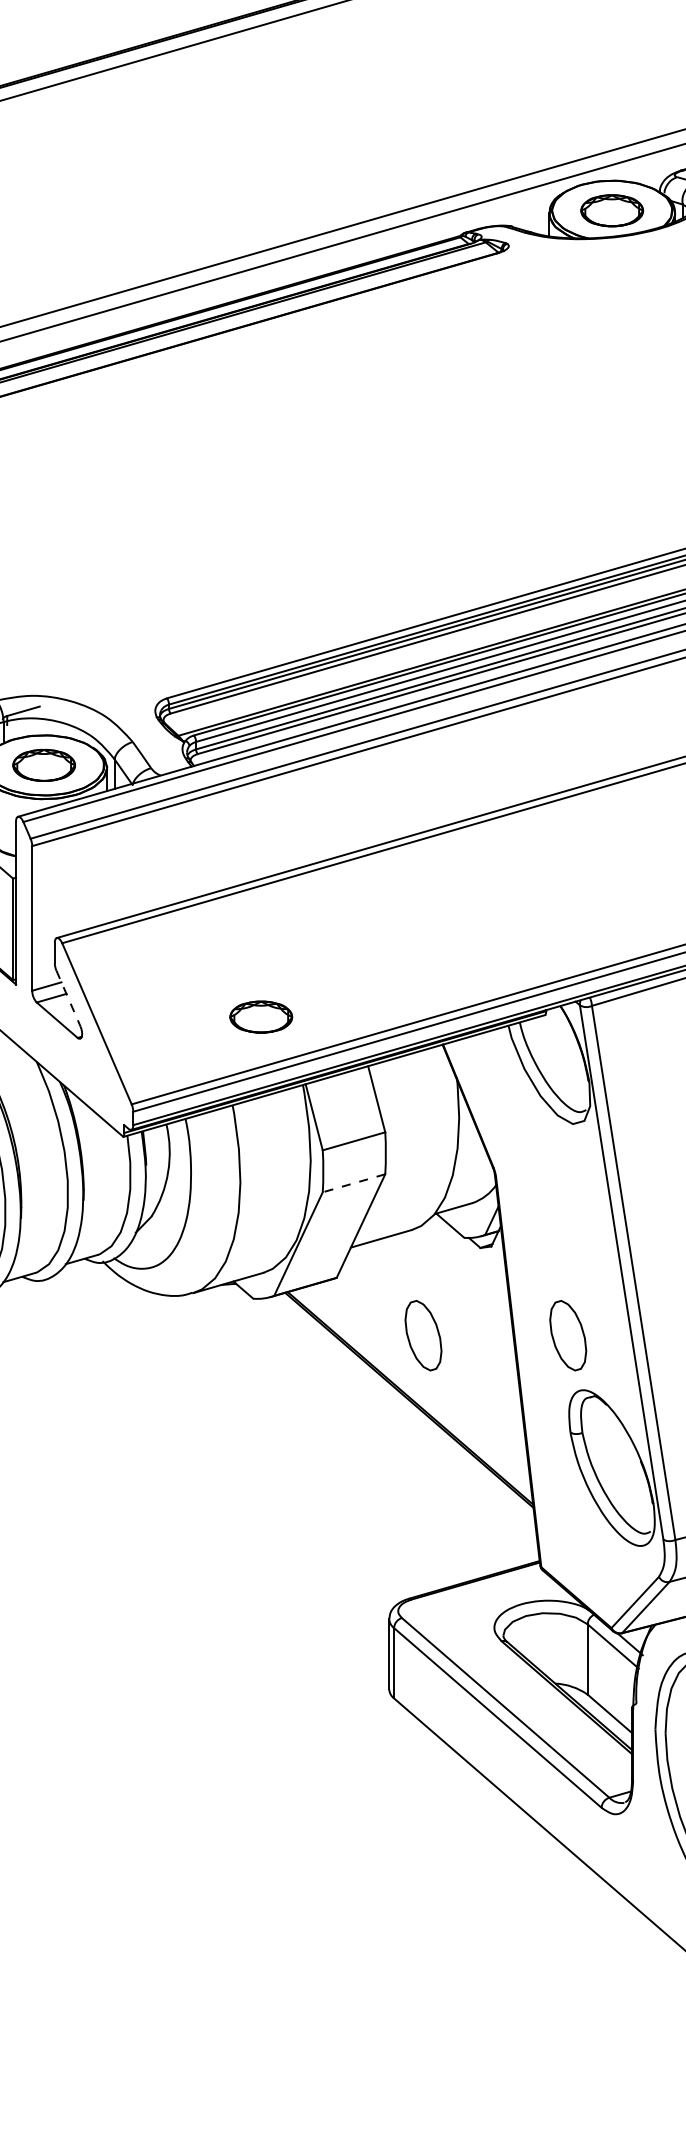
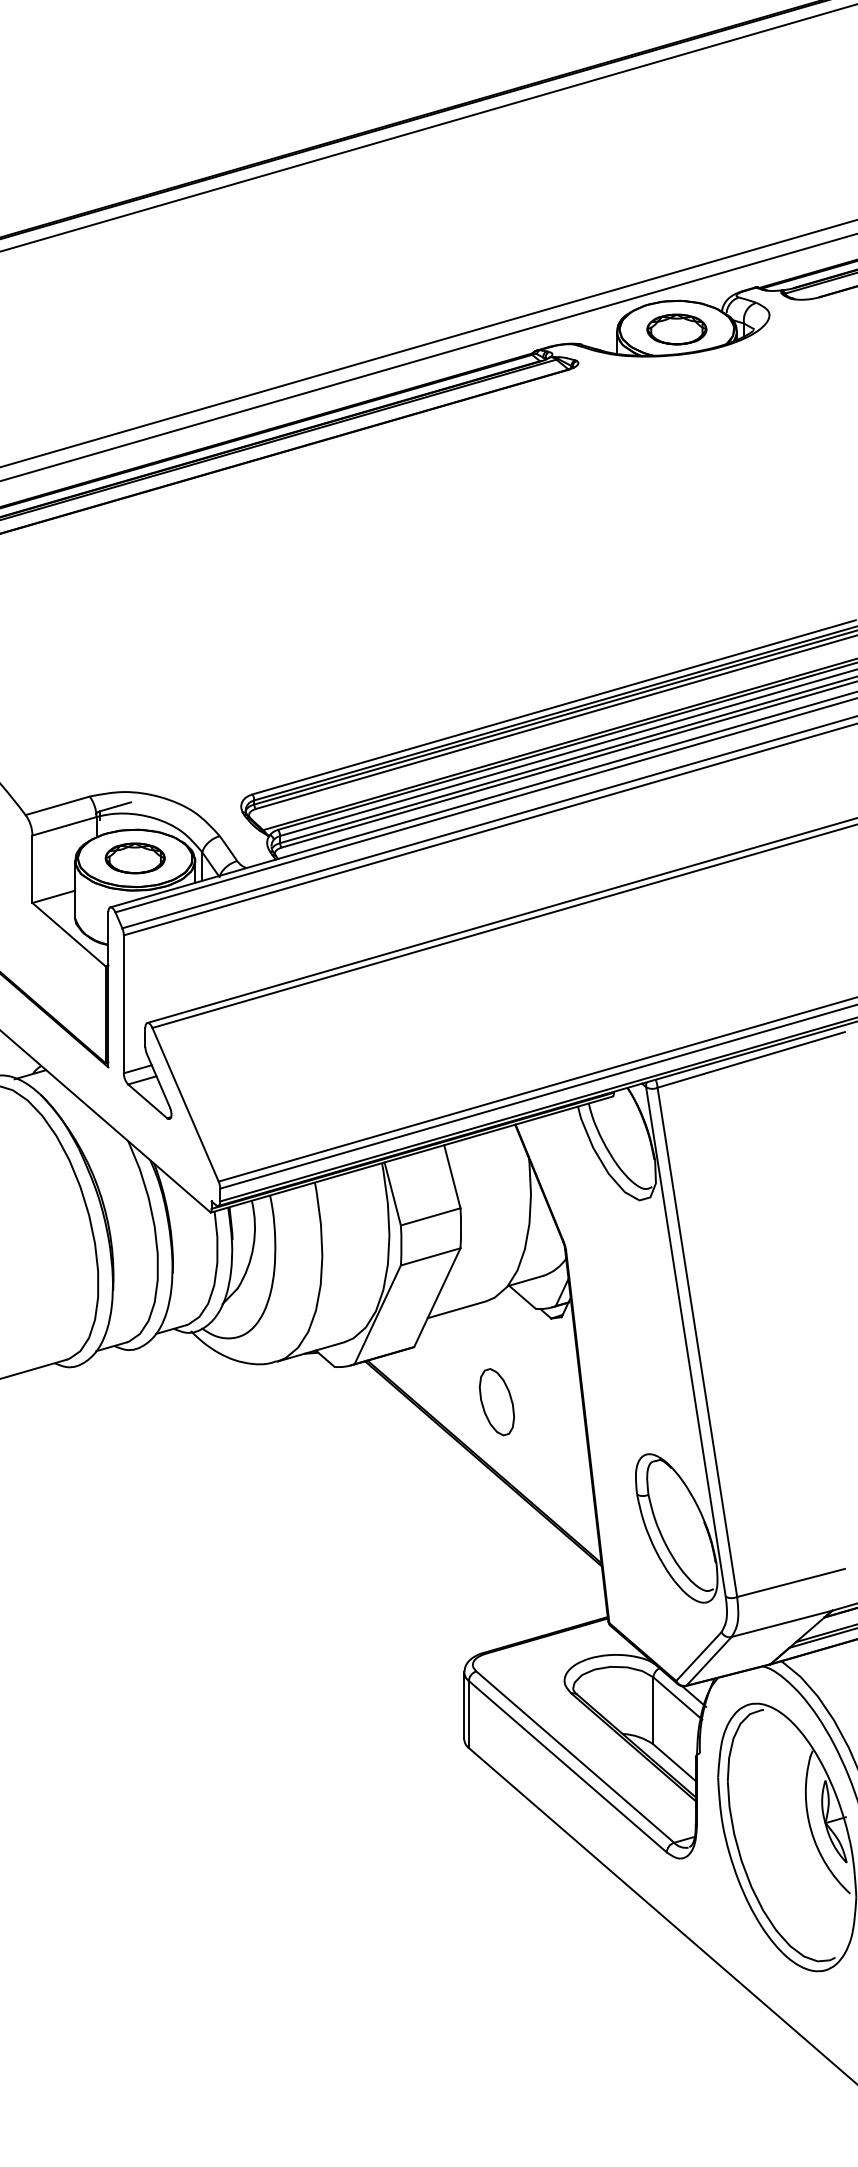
line: (68, 999) -> (158, 1081), dashed -> solid
part: (260, 1017) -> (341, 1098), removed
line: (353, 1183) -> (430, 1257), dashed -> solid
part: (567, 1336) -> (634, 1402), removed

